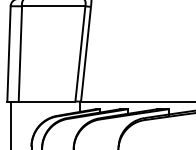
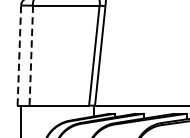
line: (9, 53) -> (19, 55), solid -> dashed
line: (20, 53) -> (31, 55), solid -> dashed

